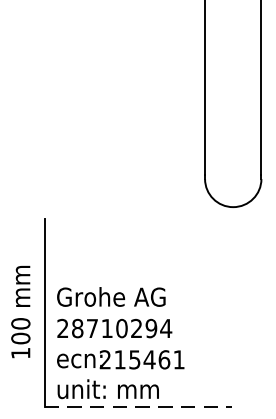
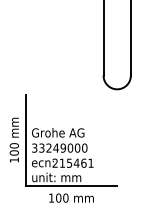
text: (114, 327) -> (59, 147), 28710294 -> 33249000
line: (138, 407) -> (71, 186), dashed -> solid

